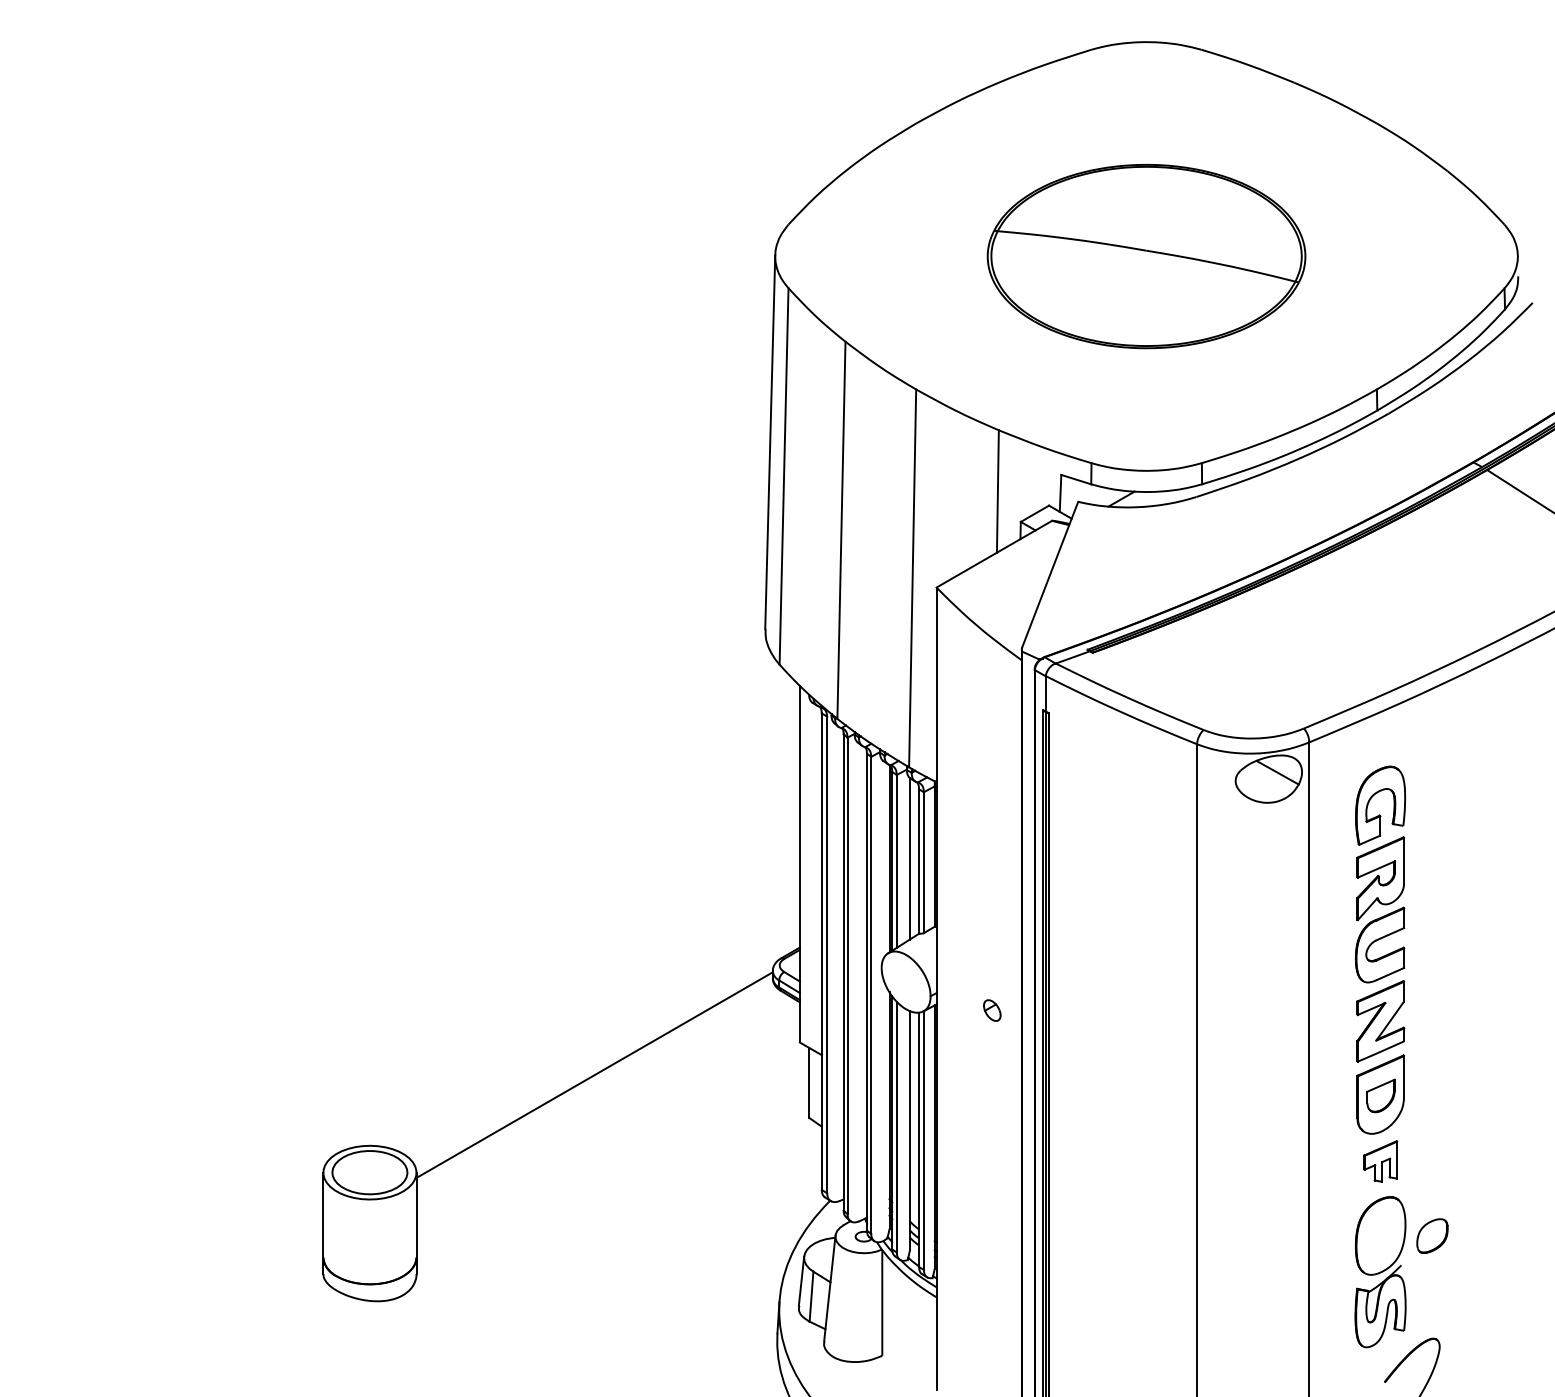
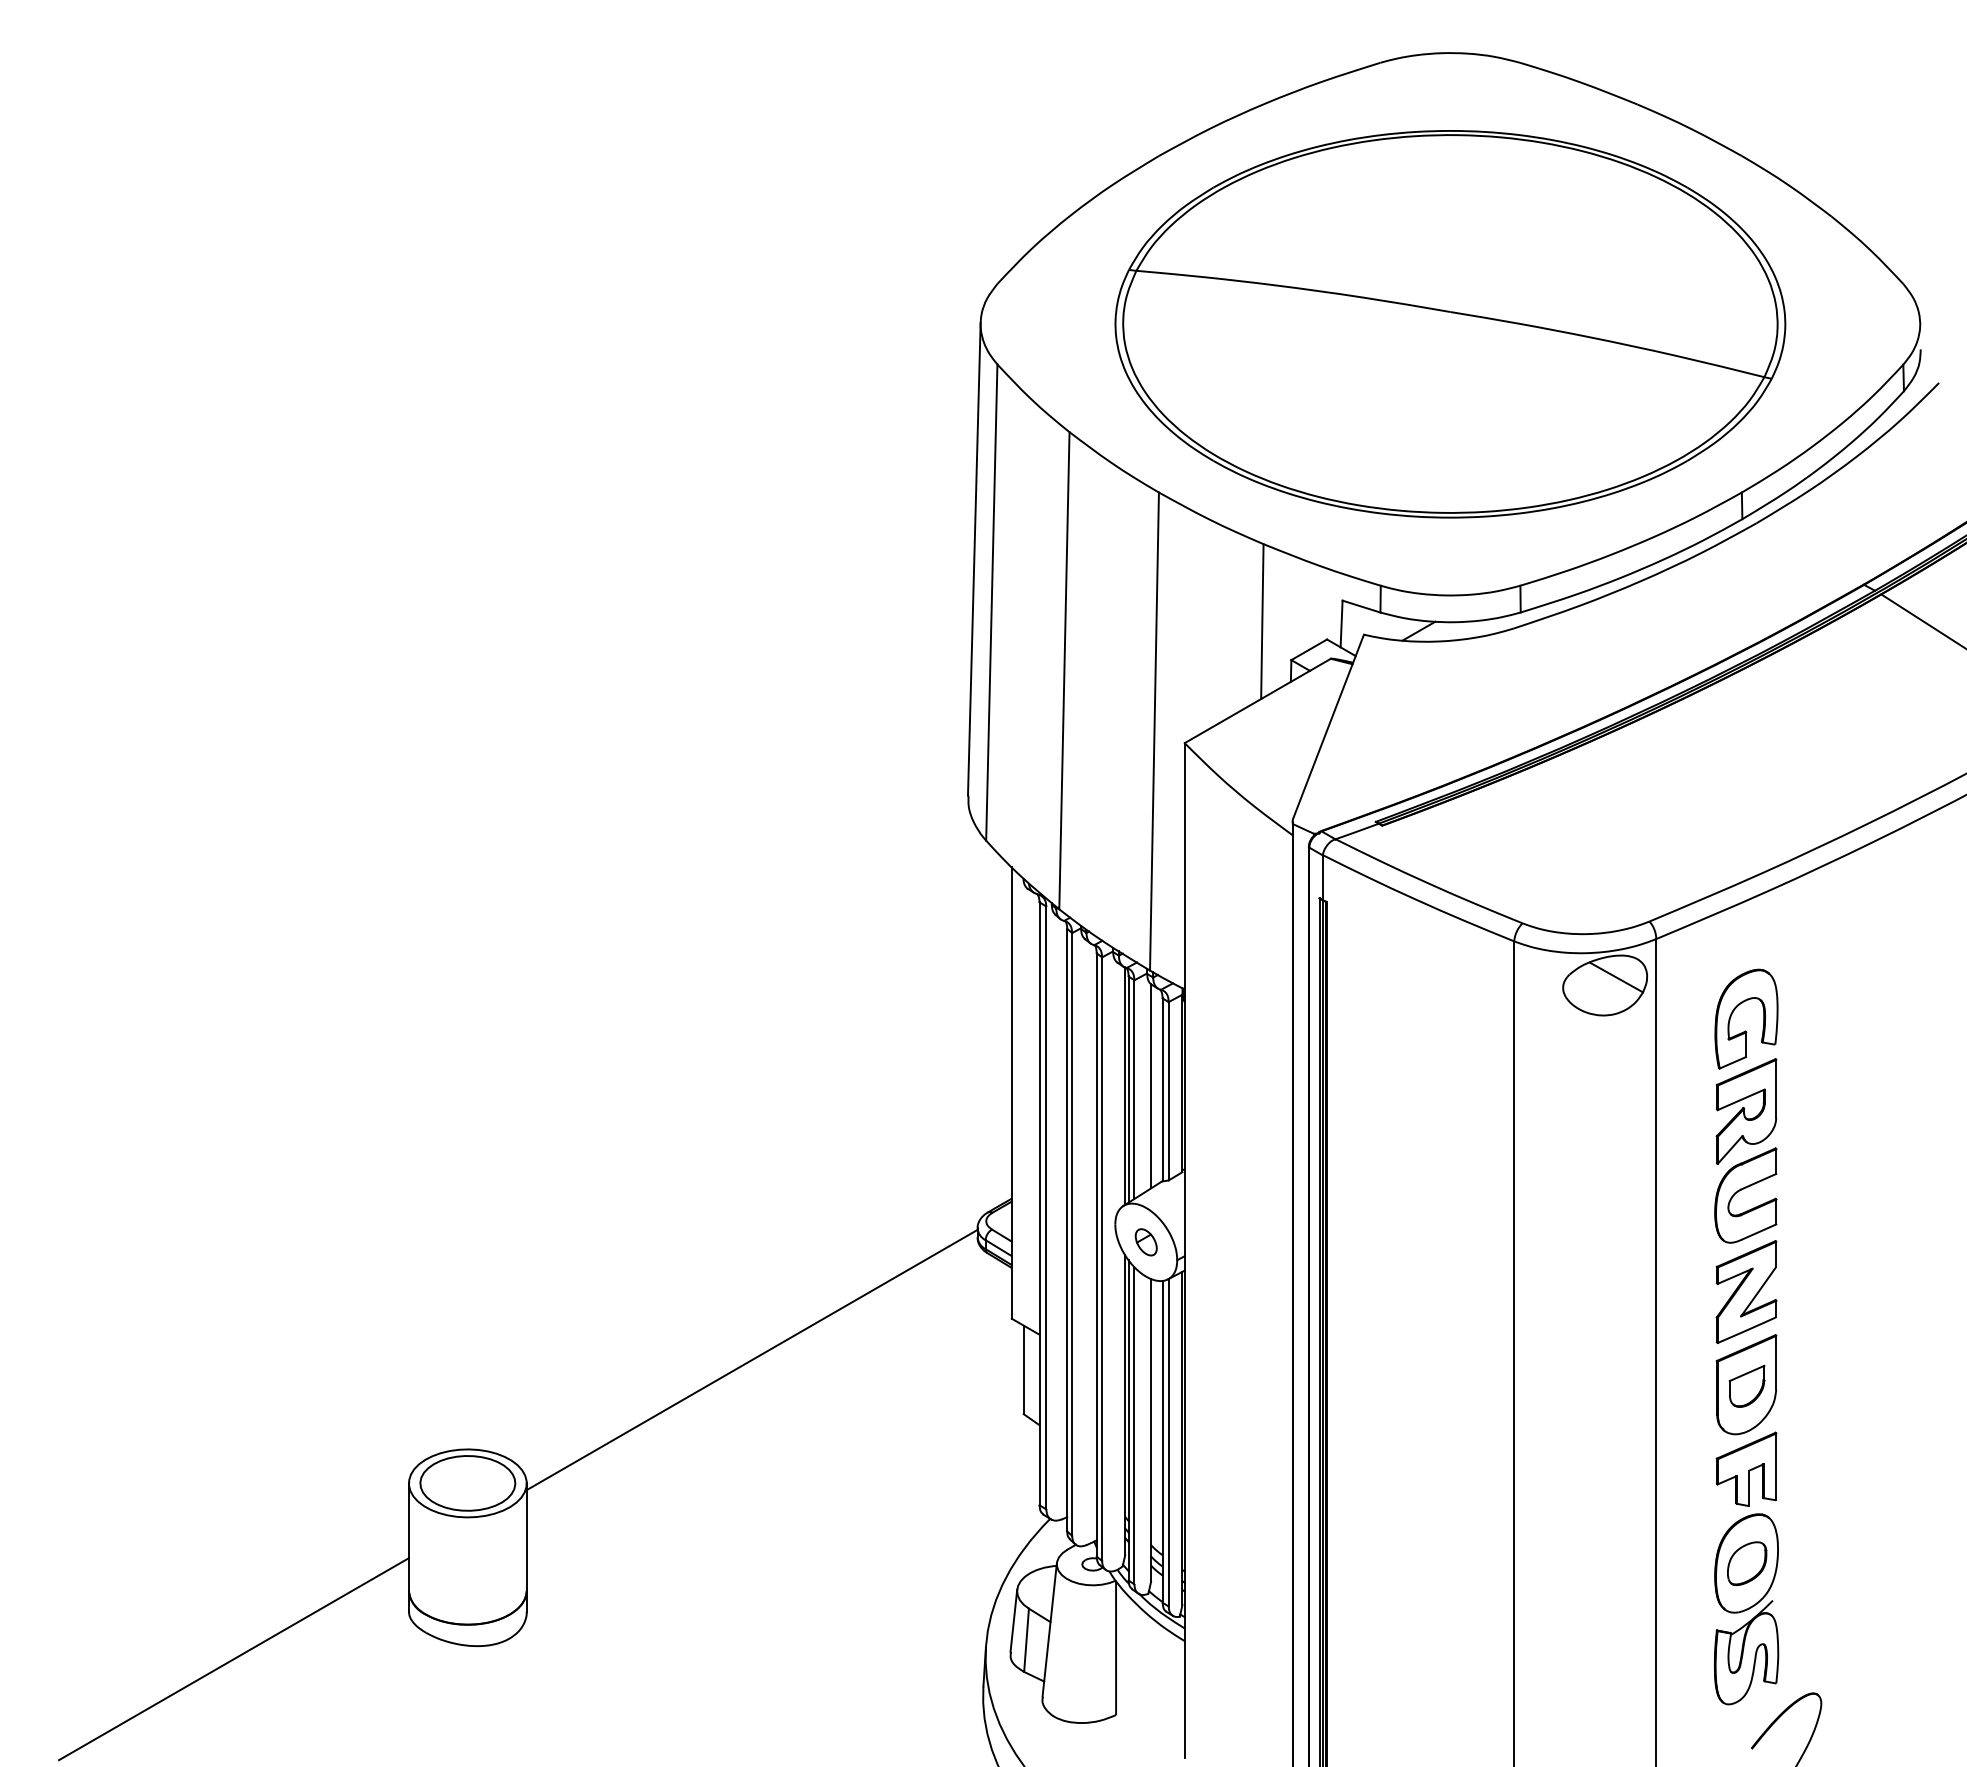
part: (1146, 256) -> (1450, 324), size x1.67
part: (991, 1010) -> (1145, 1242), moved
part: (1380, 1160) -> (1746, 1468), size x1.43
part: (1432, 1235) -> (1747, 1563), moved
line: (184, 1311) -> (233, 1659), added

